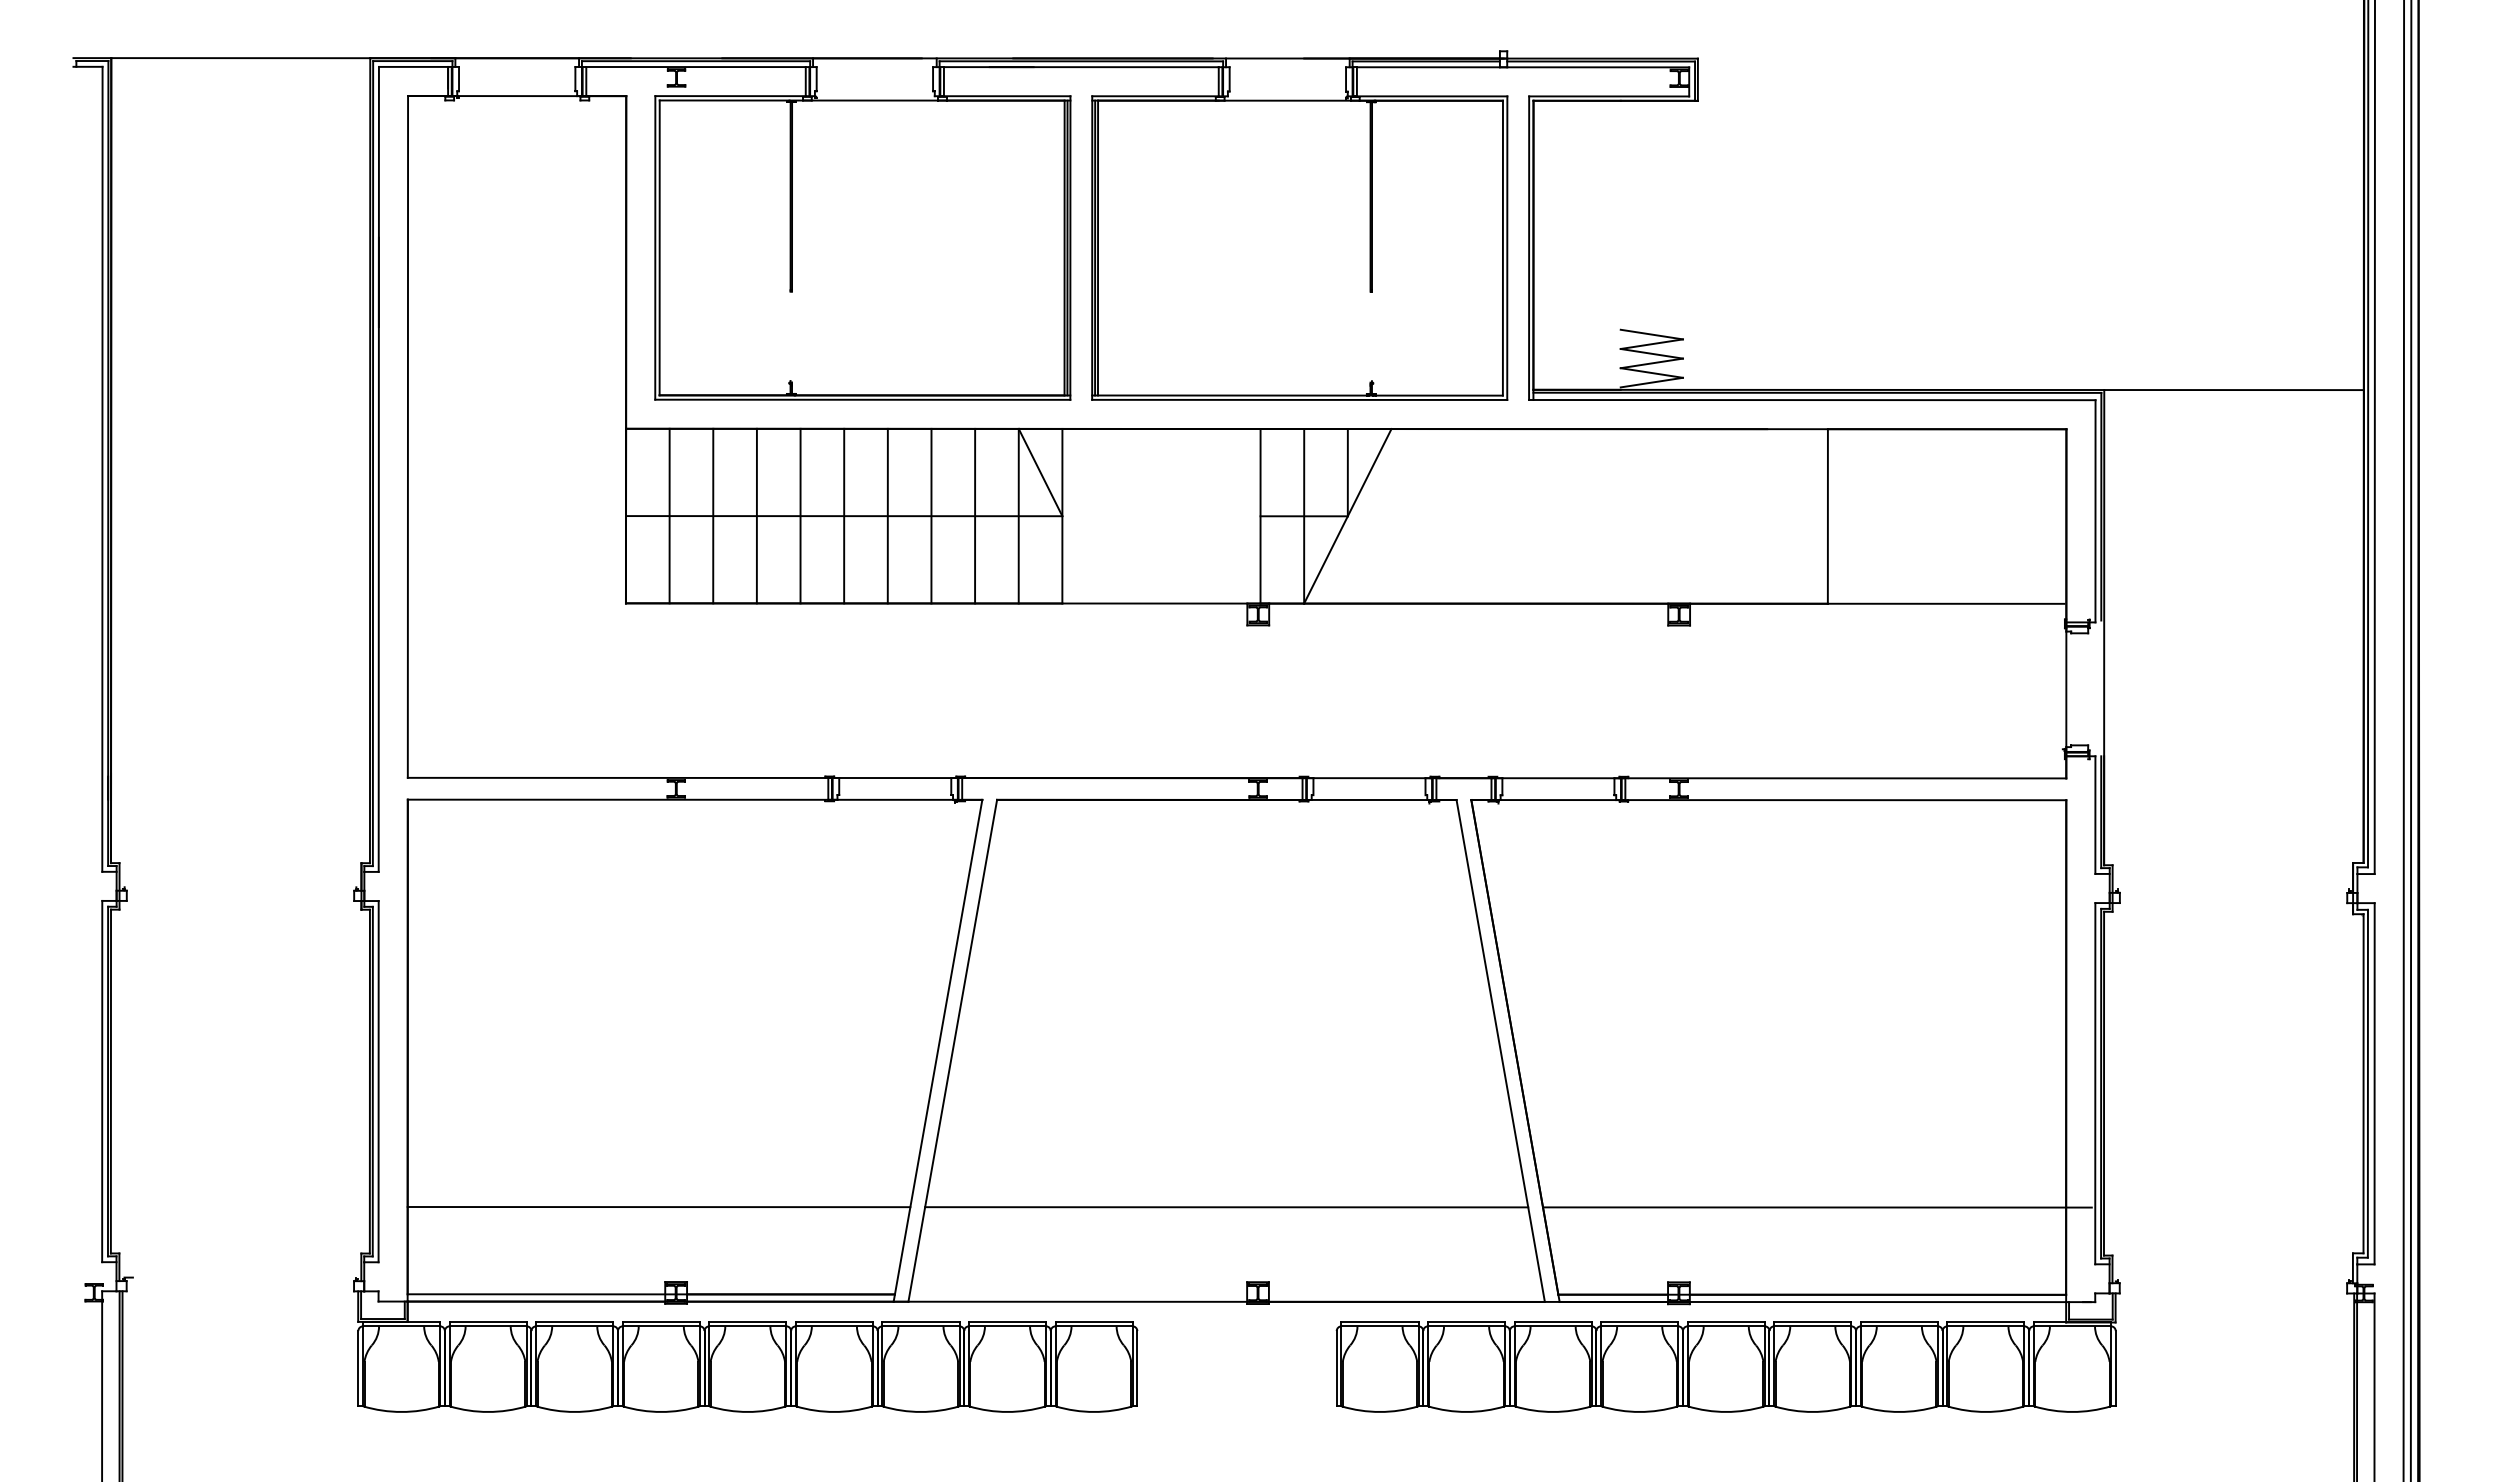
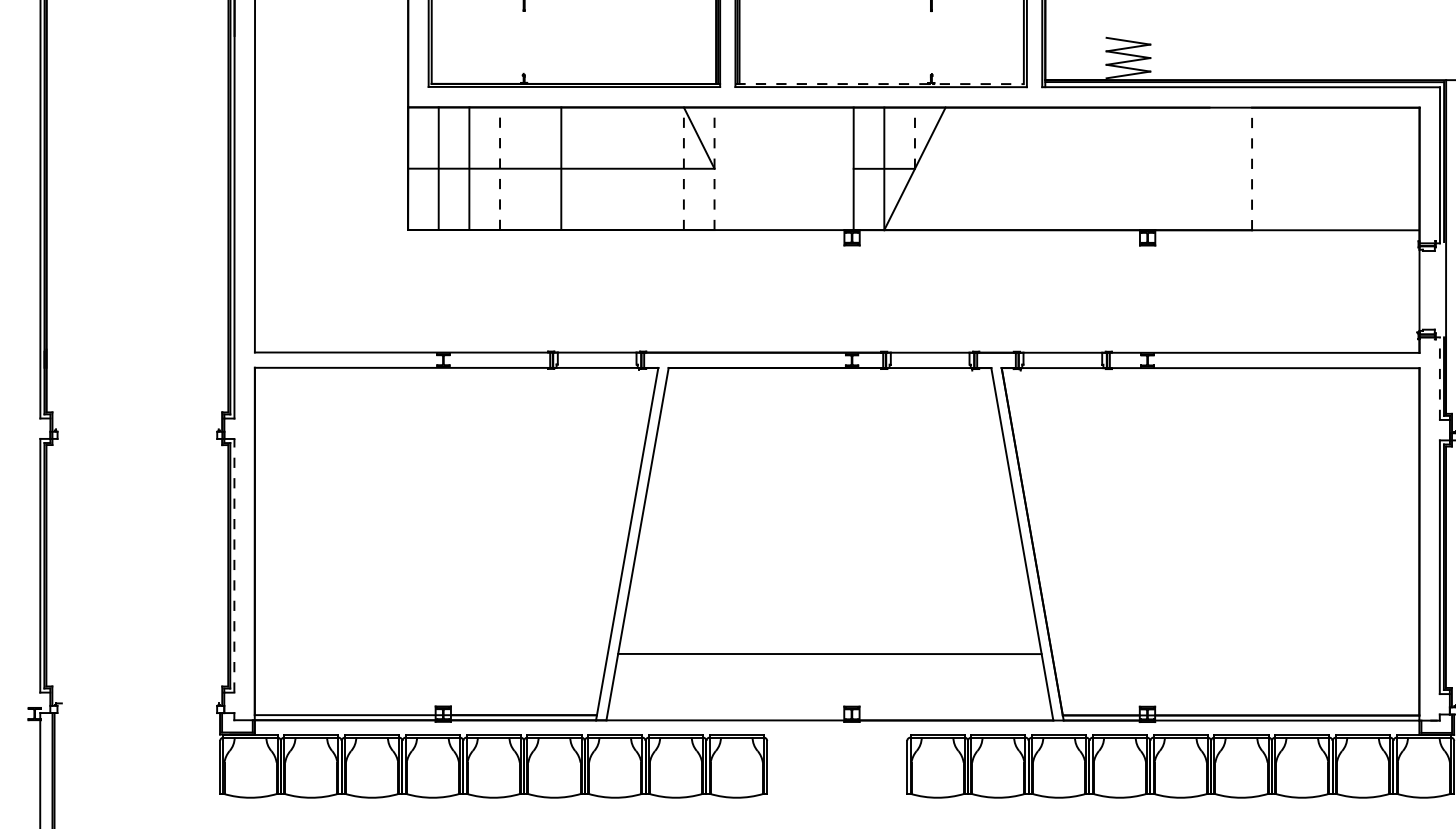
line: (1298, 395) -> (880, 84), solid -> dashed
line: (1347, 472) -> (914, 138), solid -> dashed
line: (756, 515) -> (499, 168), solid -> dashed
line: (800, 515) -> (530, 168), removed
line: (887, 515) -> (591, 168), removed
line: (931, 515) -> (622, 168), removed
line: (975, 515) -> (653, 168), removed
line: (1018, 515) -> (683, 168), solid -> dashed
line: (1062, 515) -> (714, 168), solid -> dashed
line: (1827, 515) -> (1251, 168), solid -> dashed
line: (2095, 815) -> (1439, 378), solid -> dashed
line: (378, 1081) -> (234, 565), solid -> dashed
line: (658, 1207) -> (430, 654), removed
line: (1817, 1207) -> (1244, 654), removed

